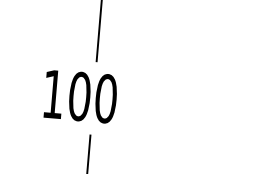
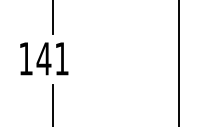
text: (92, 97) -> (52, 58), 100 -> 141

